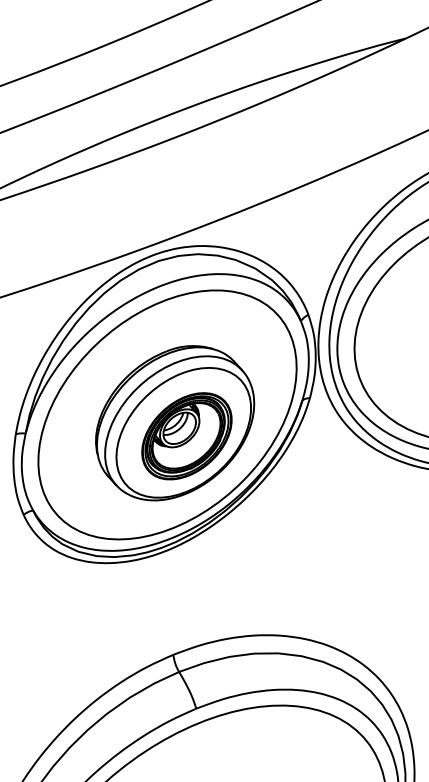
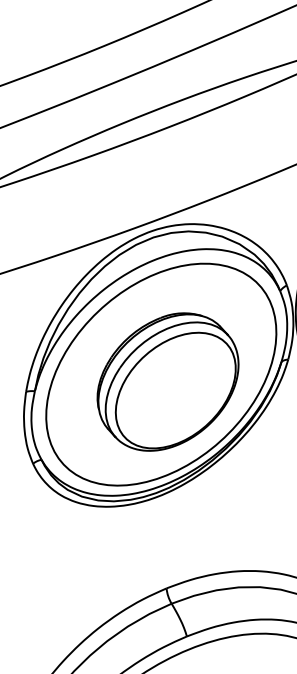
part: (186, 436) -> (178, 393), removed

